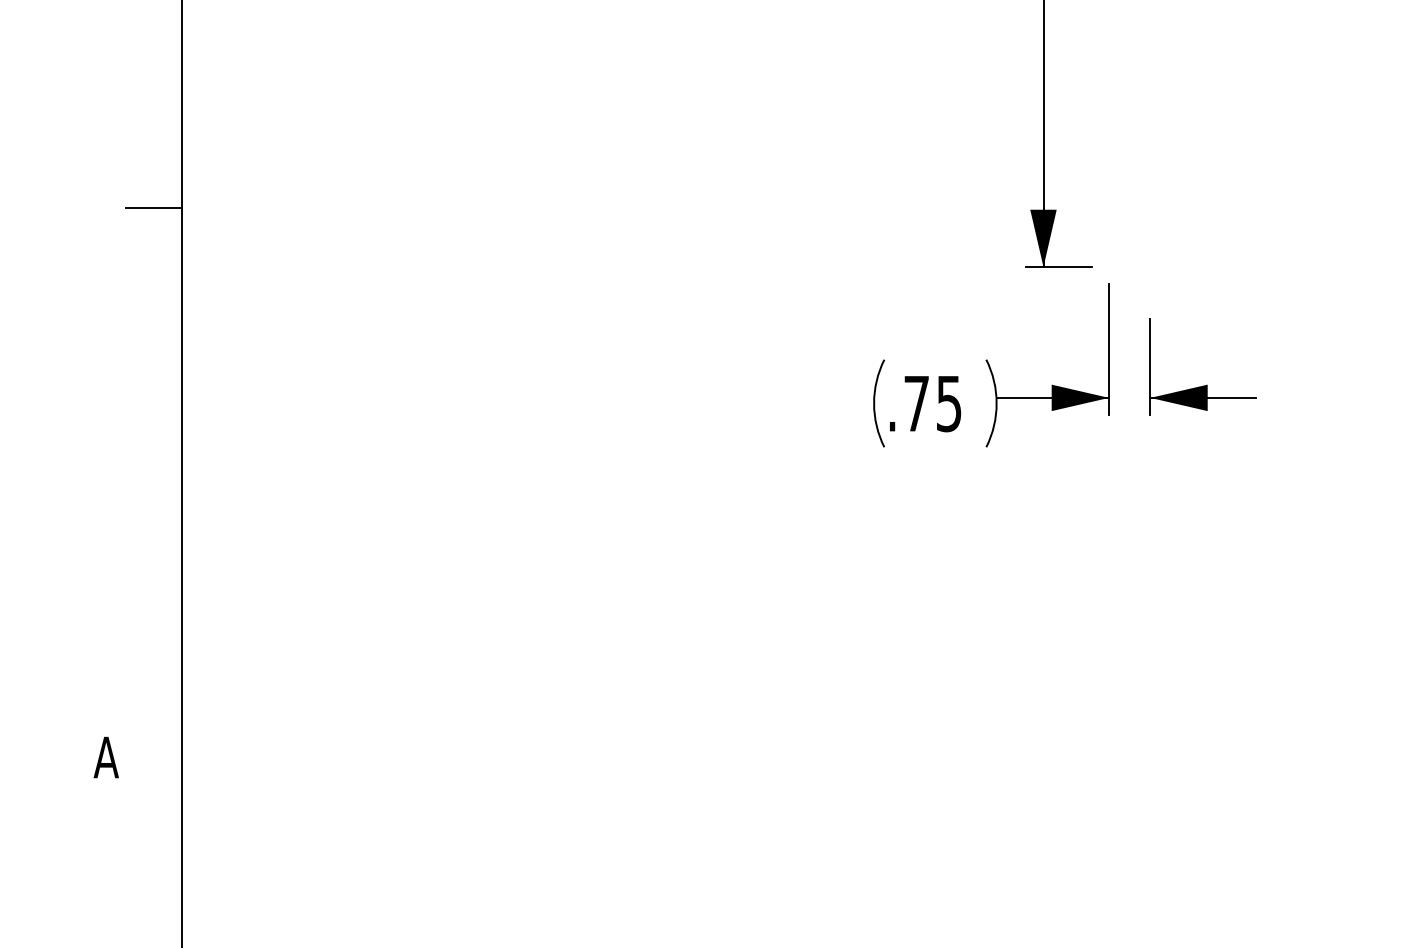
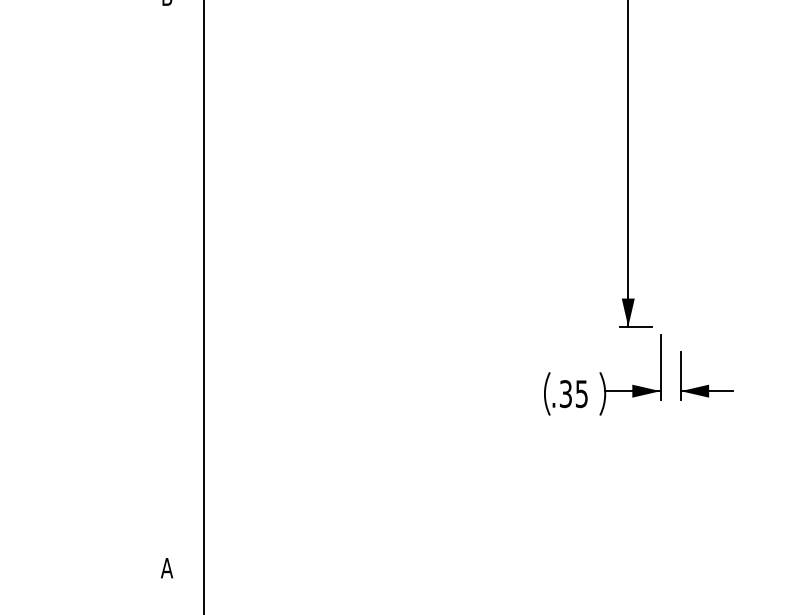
line: (154, 207) -> (190, 297), removed
text: (915, 404) -> (565, 394), .75 -> .35

